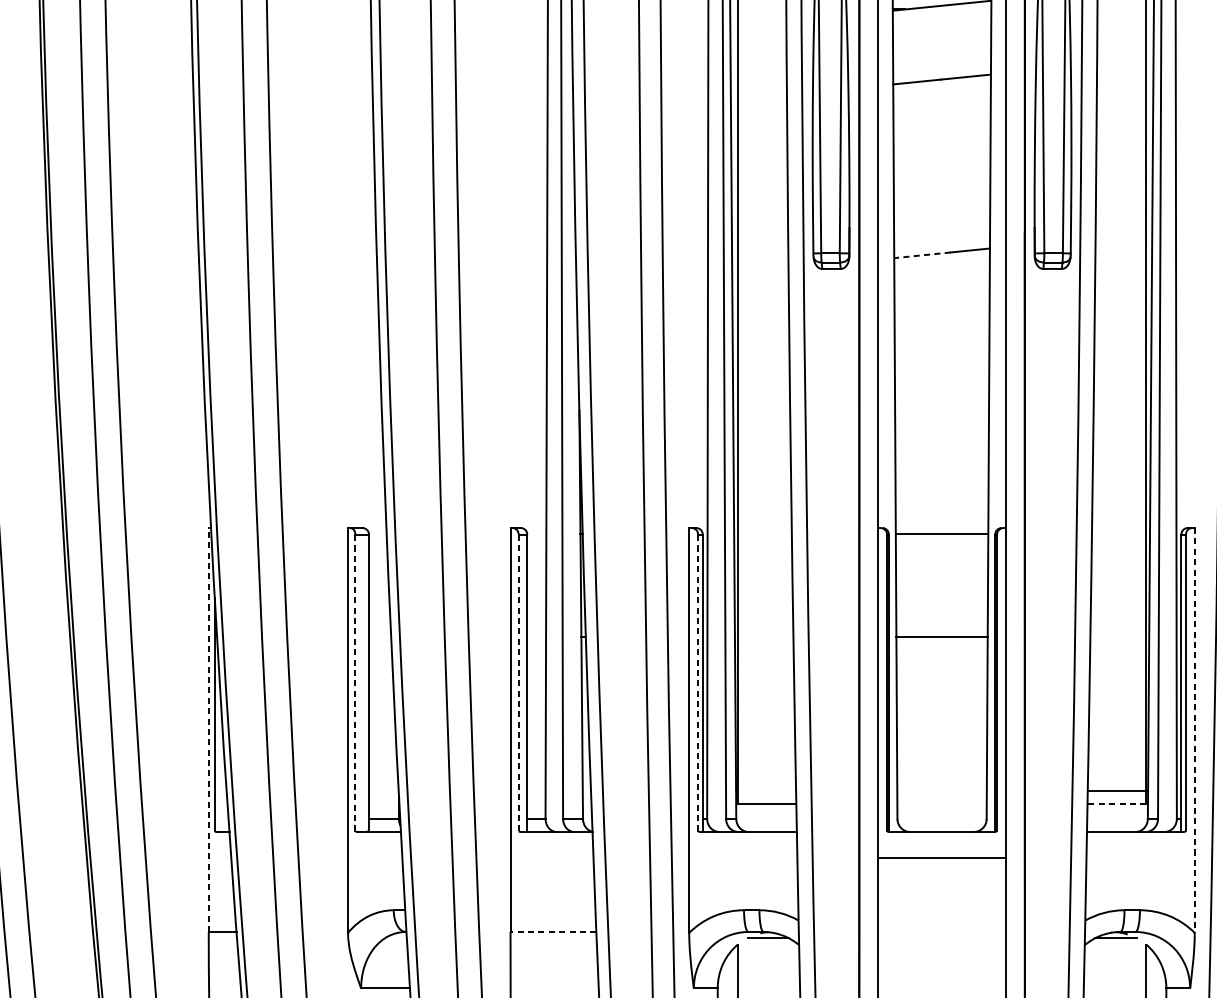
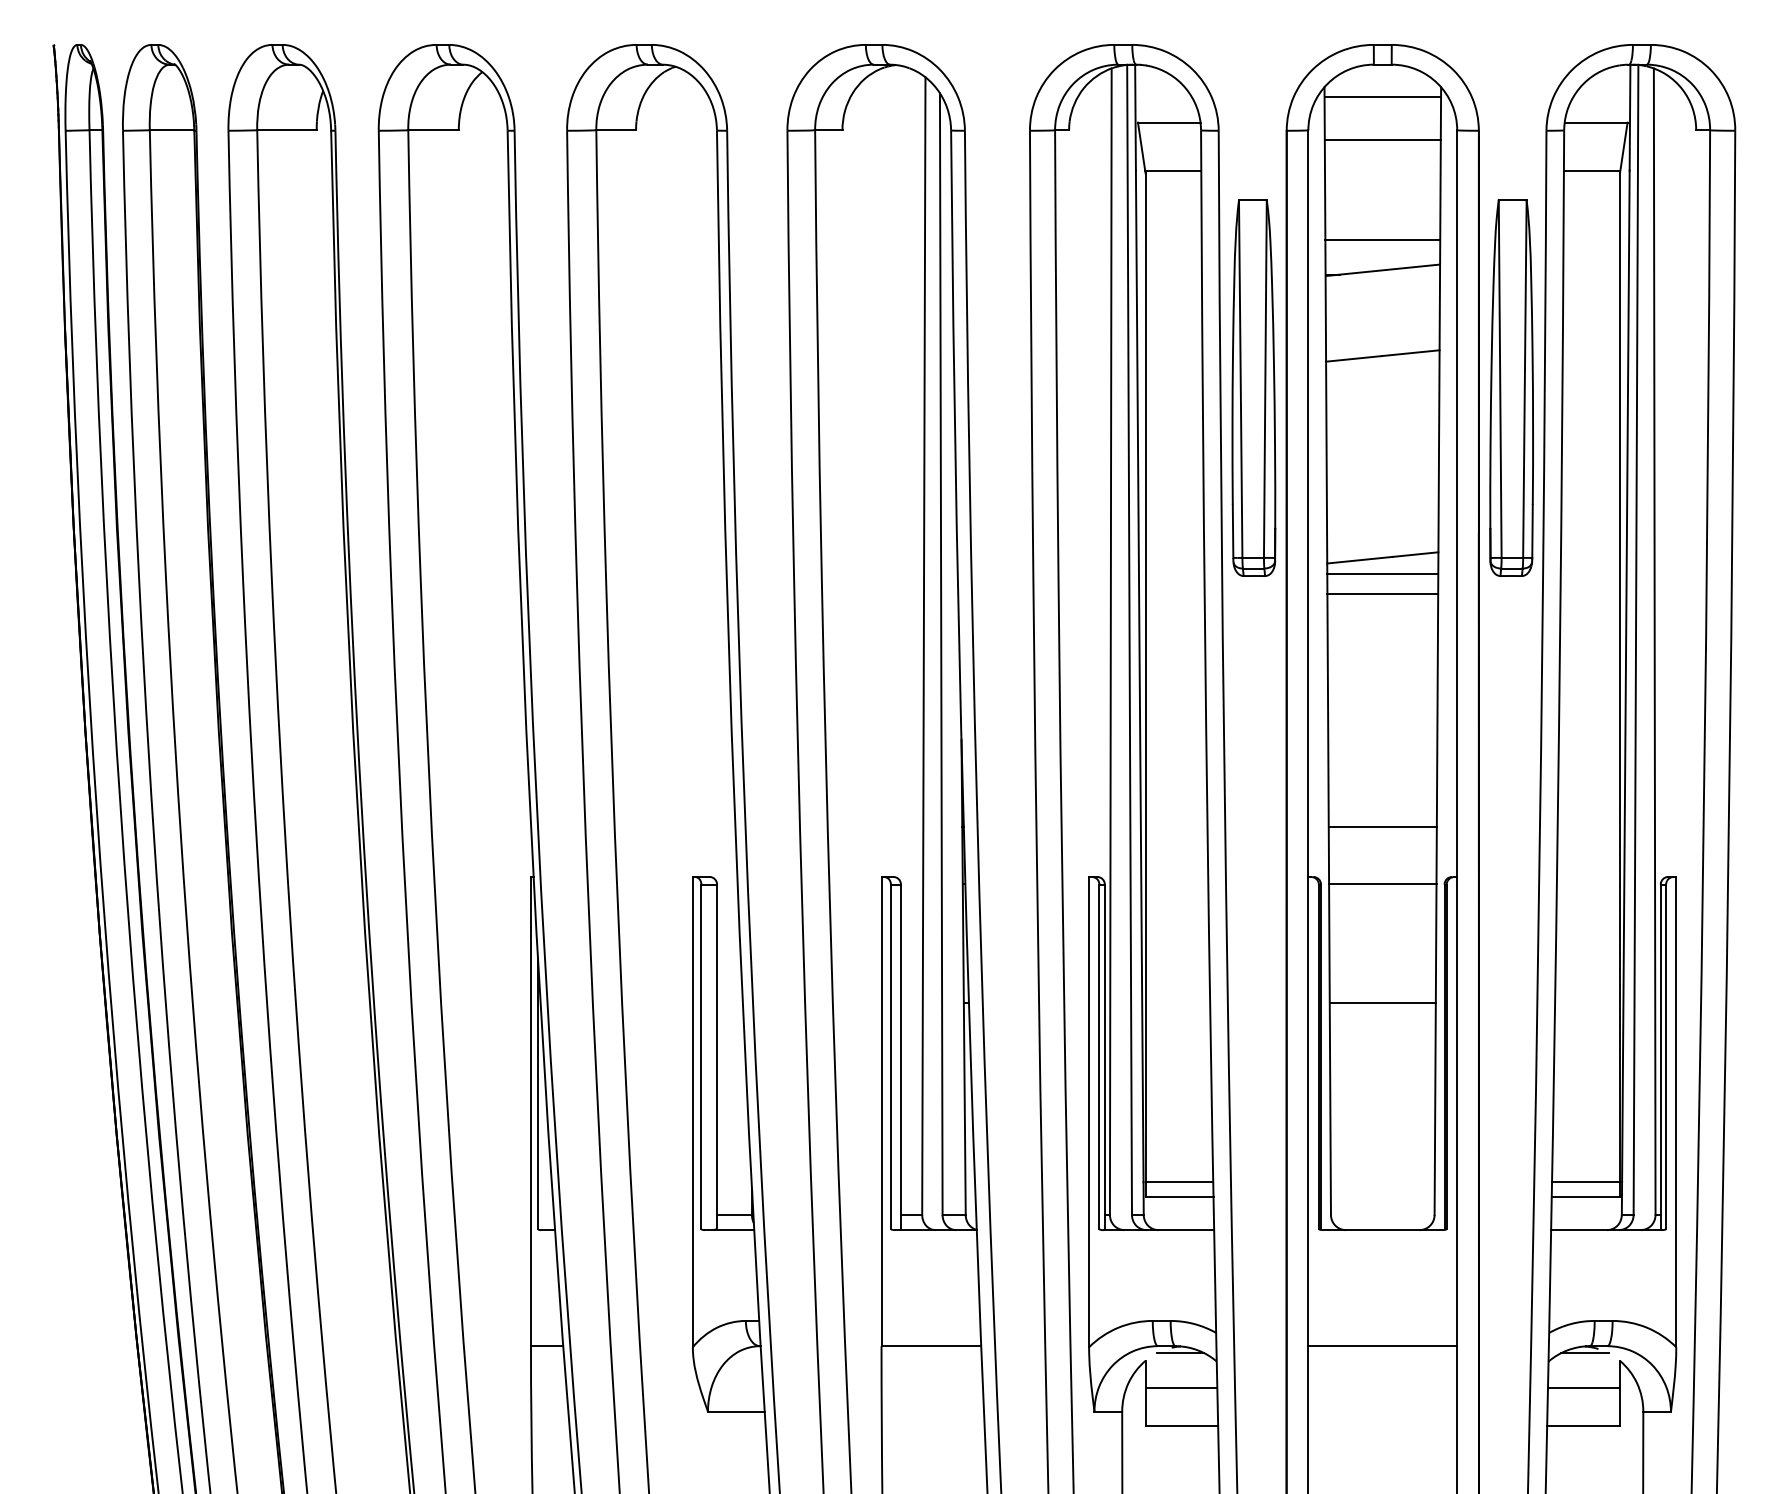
line: (922, 255) -> (1360, 560), dashed -> solid
line: (941, 267) -> (1382, 574), added
line: (941, 284) -> (1382, 594), added
line: (941, 484) -> (1382, 826), added
line: (355, 682) -> (701, 1056), dashed -> solid
line: (518, 682) -> (890, 1056), dashed -> solid
line: (698, 682) -> (1099, 1056), dashed -> solid
line: (209, 729) -> (531, 1111), dashed -> solid
line: (1194, 730) -> (1676, 1112), dashed -> solid
line: (767, 791) -> (1179, 1182), added
line: (1116, 803) -> (1585, 1197), dashed -> solid
line: (941, 858) -> (1382, 1346), moved
line: (553, 932) -> (931, 1346), dashed -> solid
line: (768, 967) -> (1181, 1387), added
line: (1114, 967) -> (1583, 1387), added

